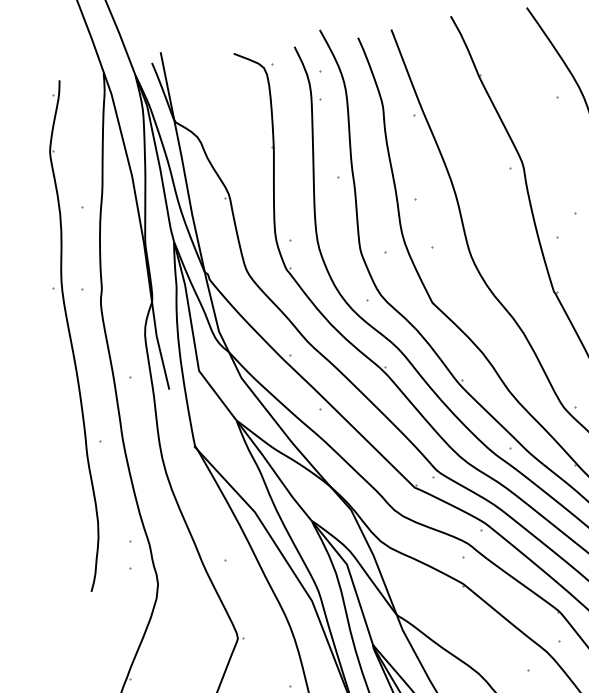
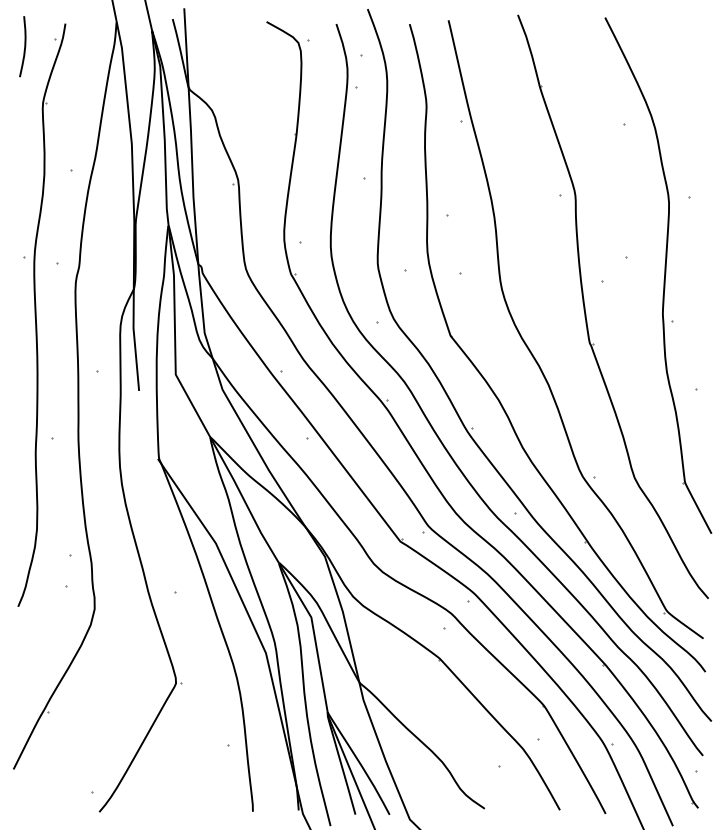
curve: (26, 105) -> (24, 46), added

